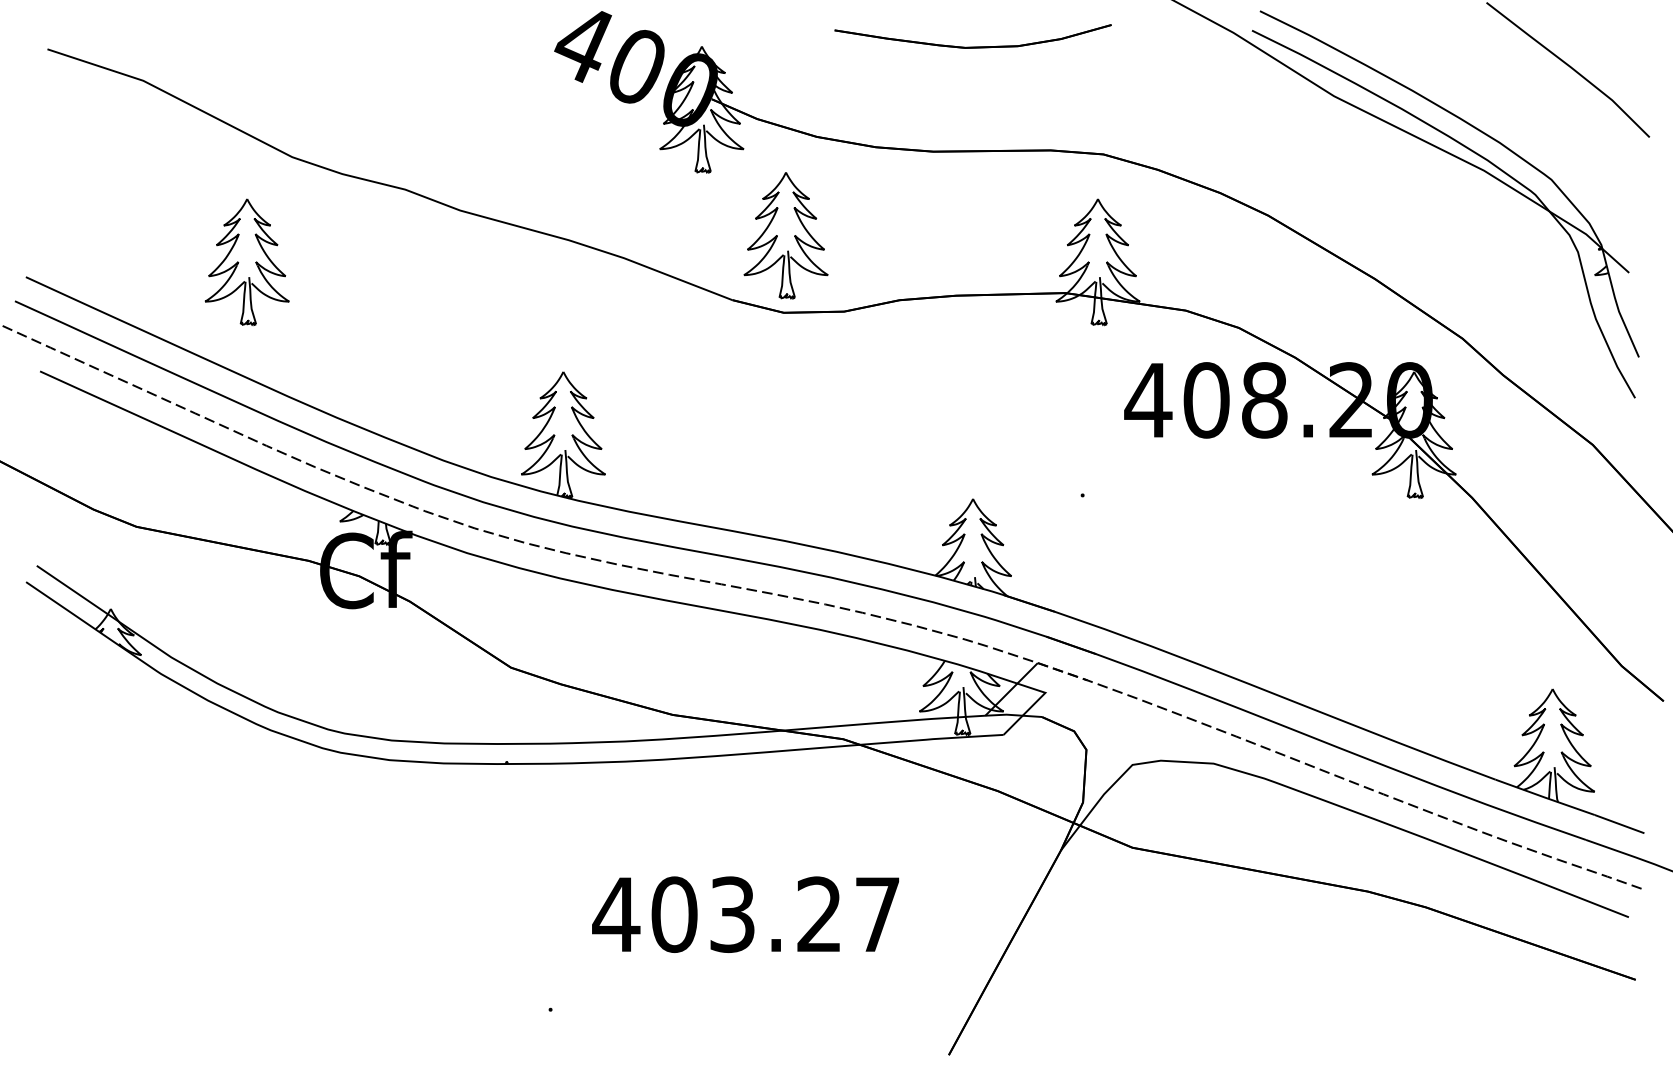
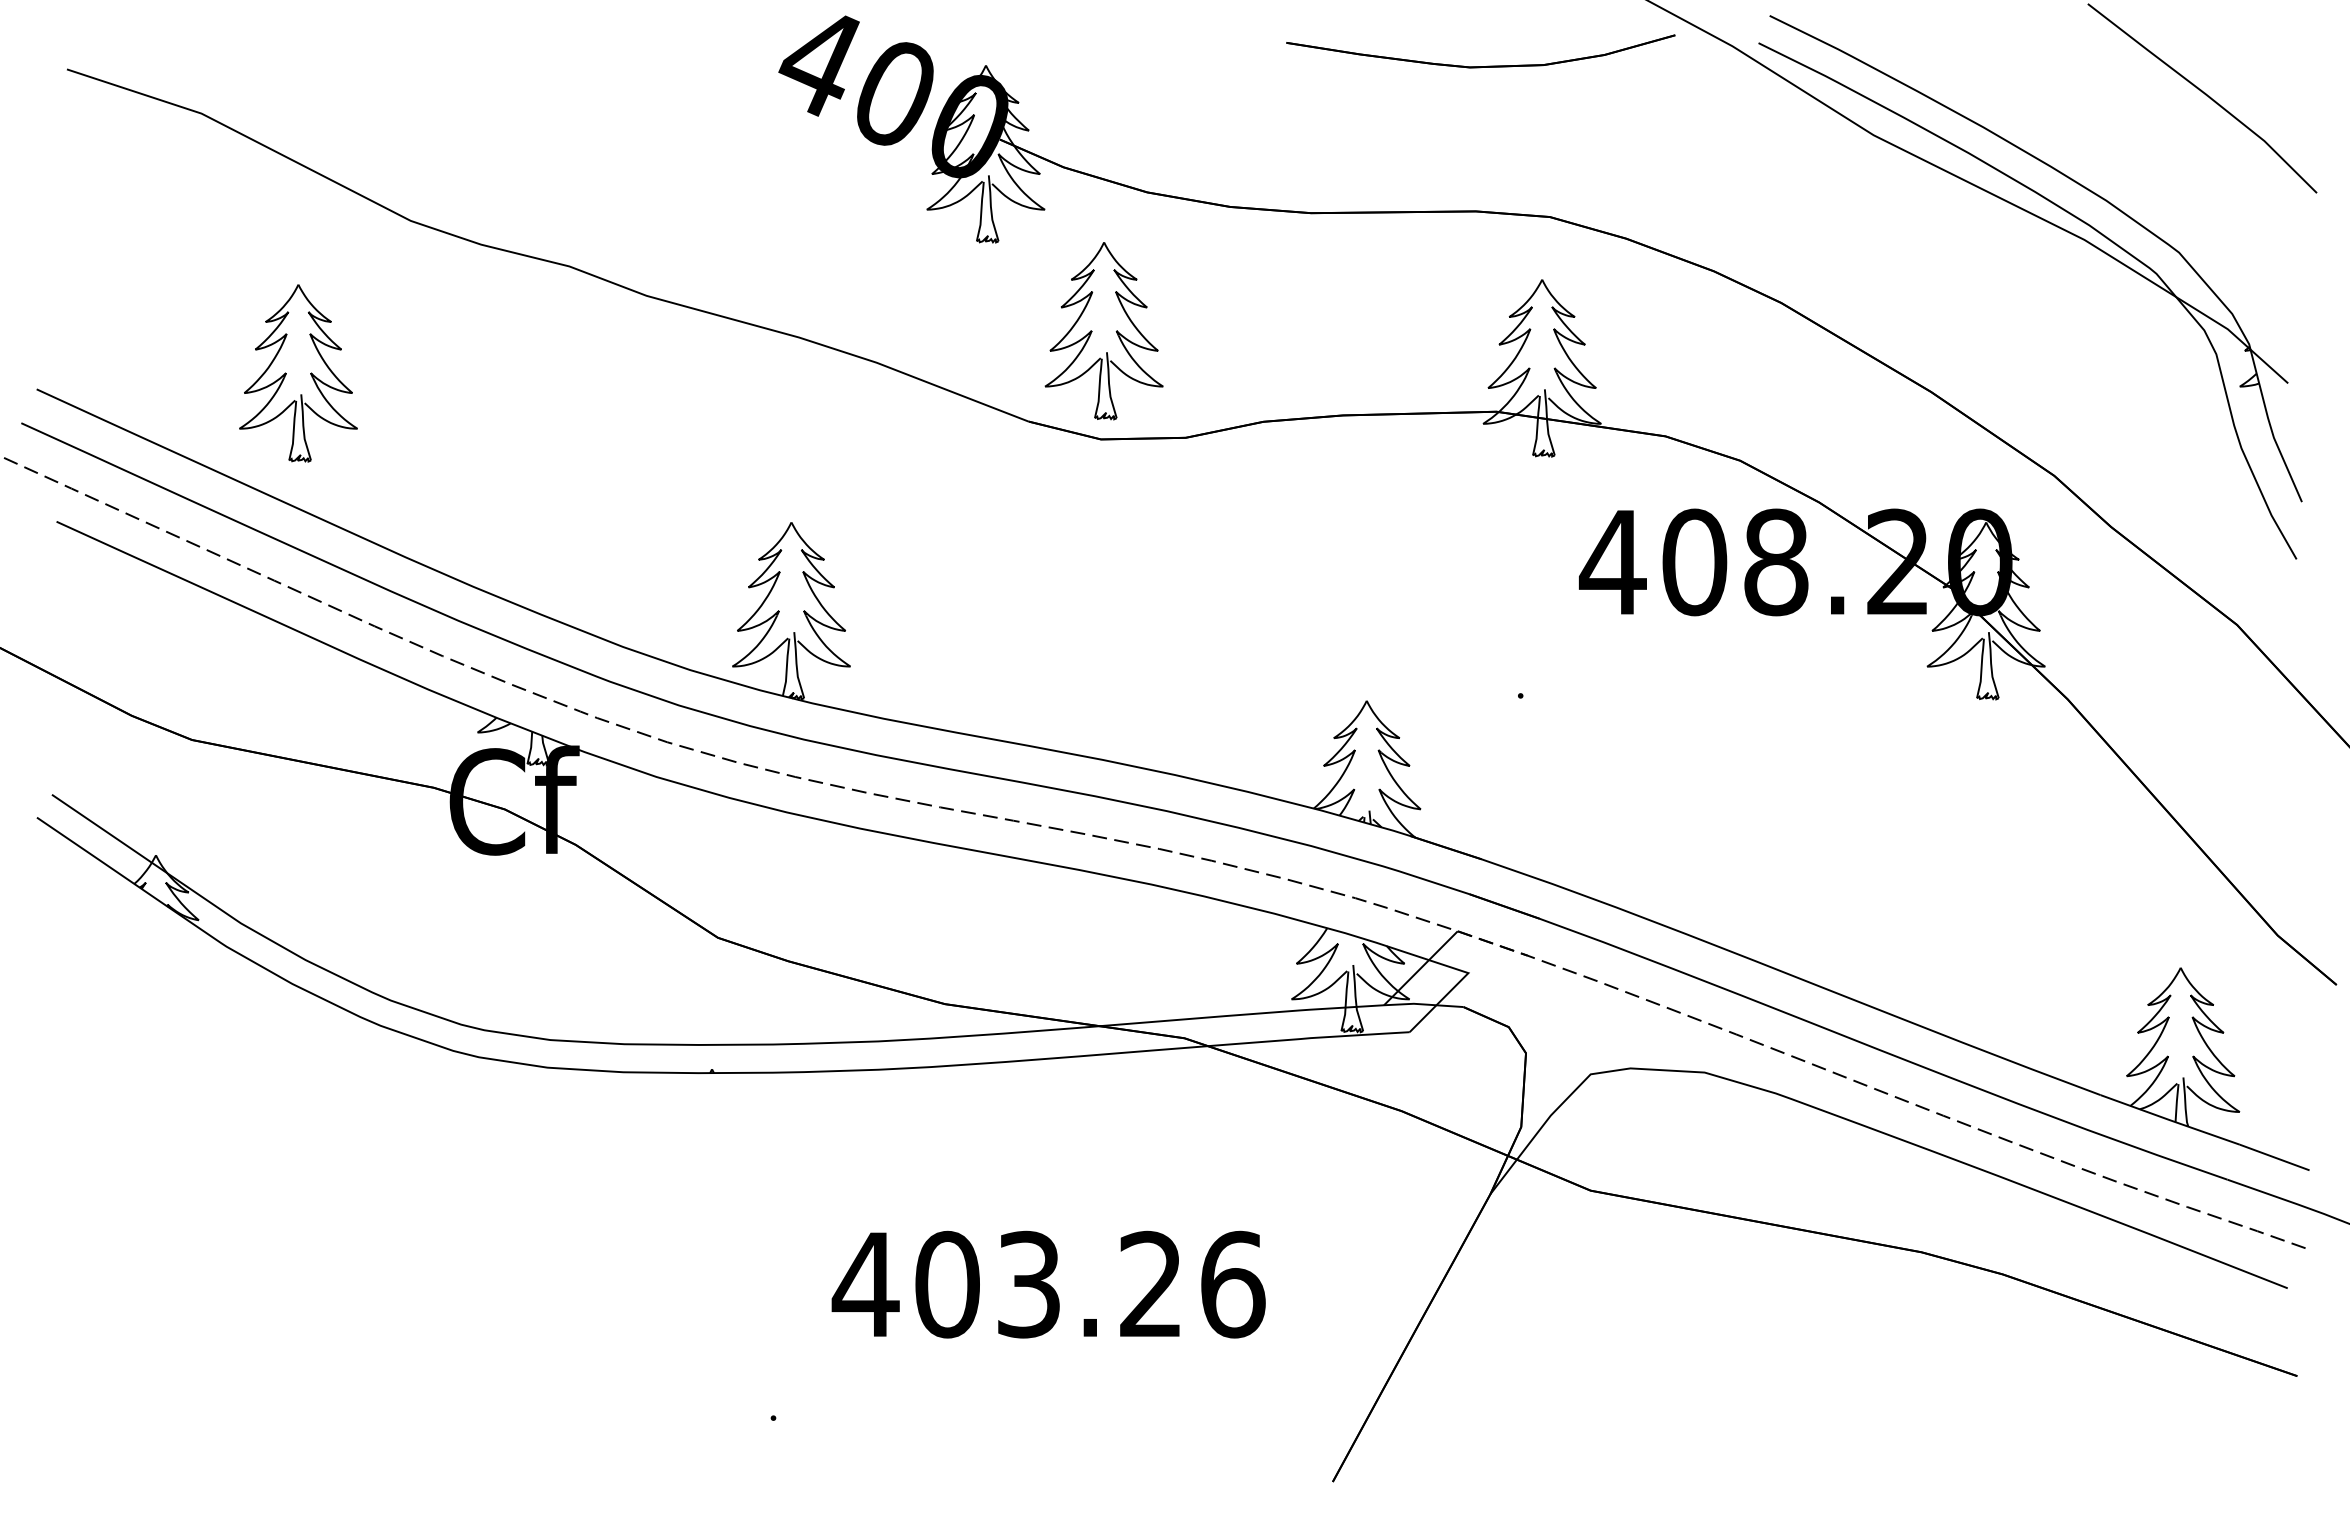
part: (972, 47) -> (1480, 66), moved
part: (247, 262) -> (298, 373), moved
text: (878, 914) -> (1233, 1284), 403.27 -> 403.26

